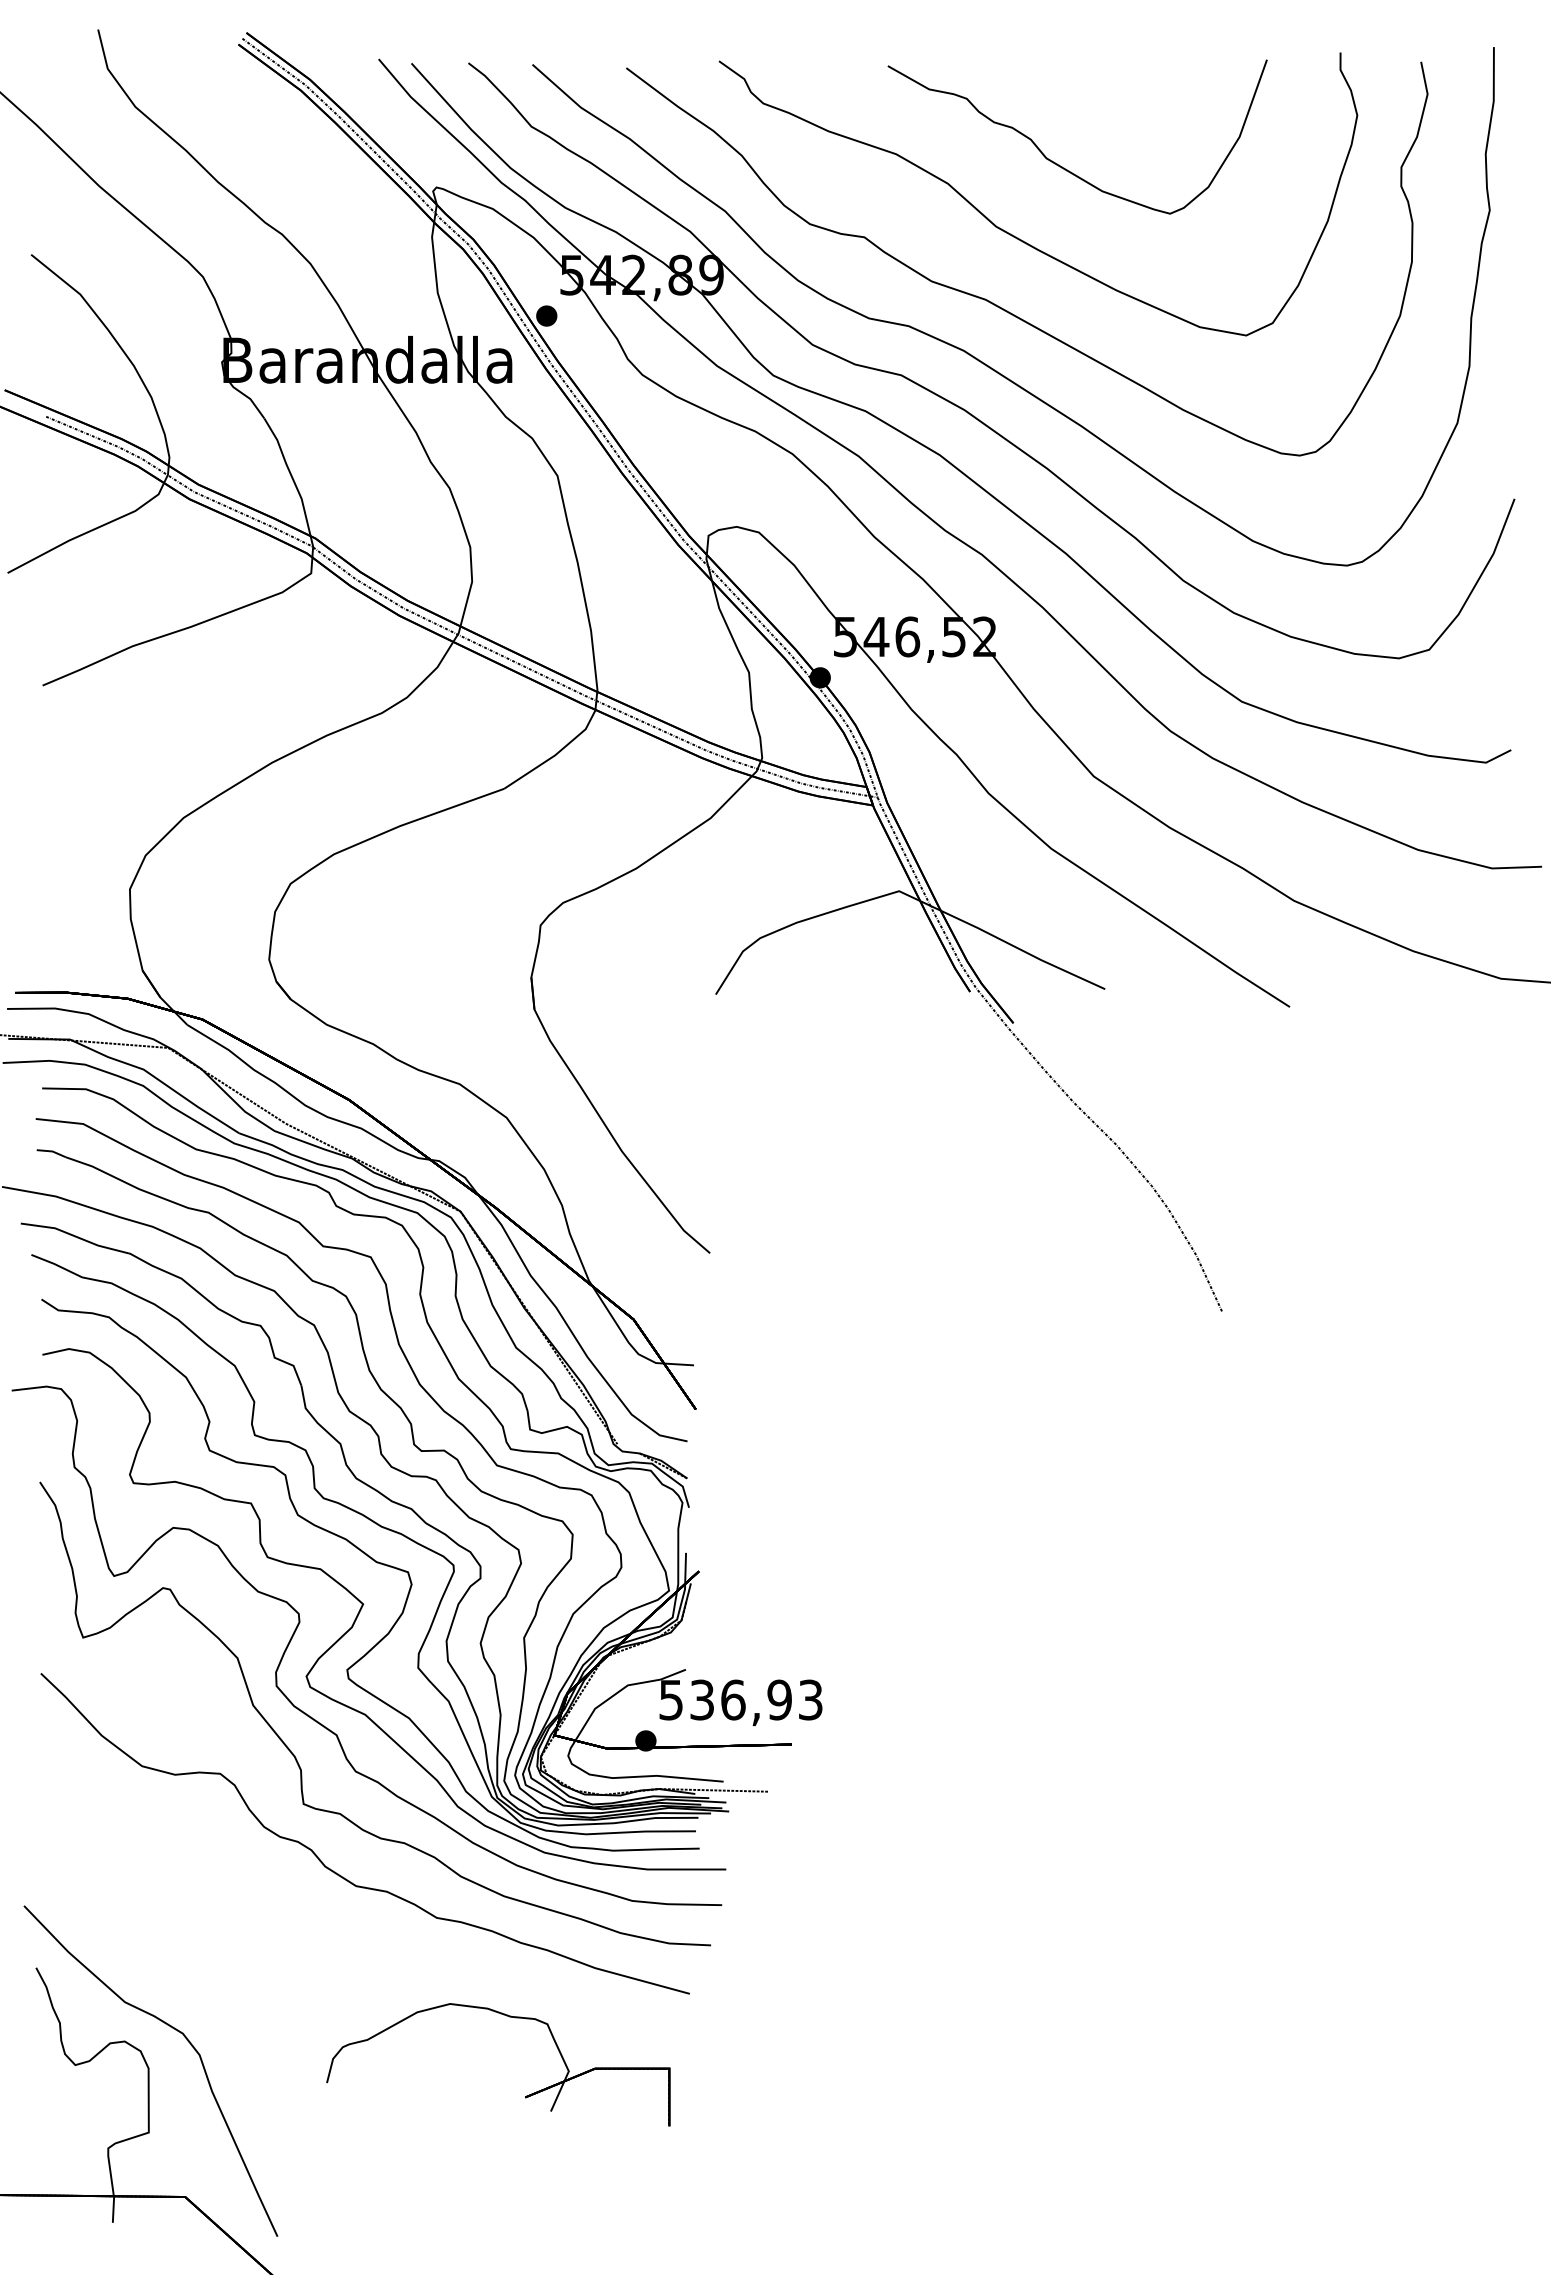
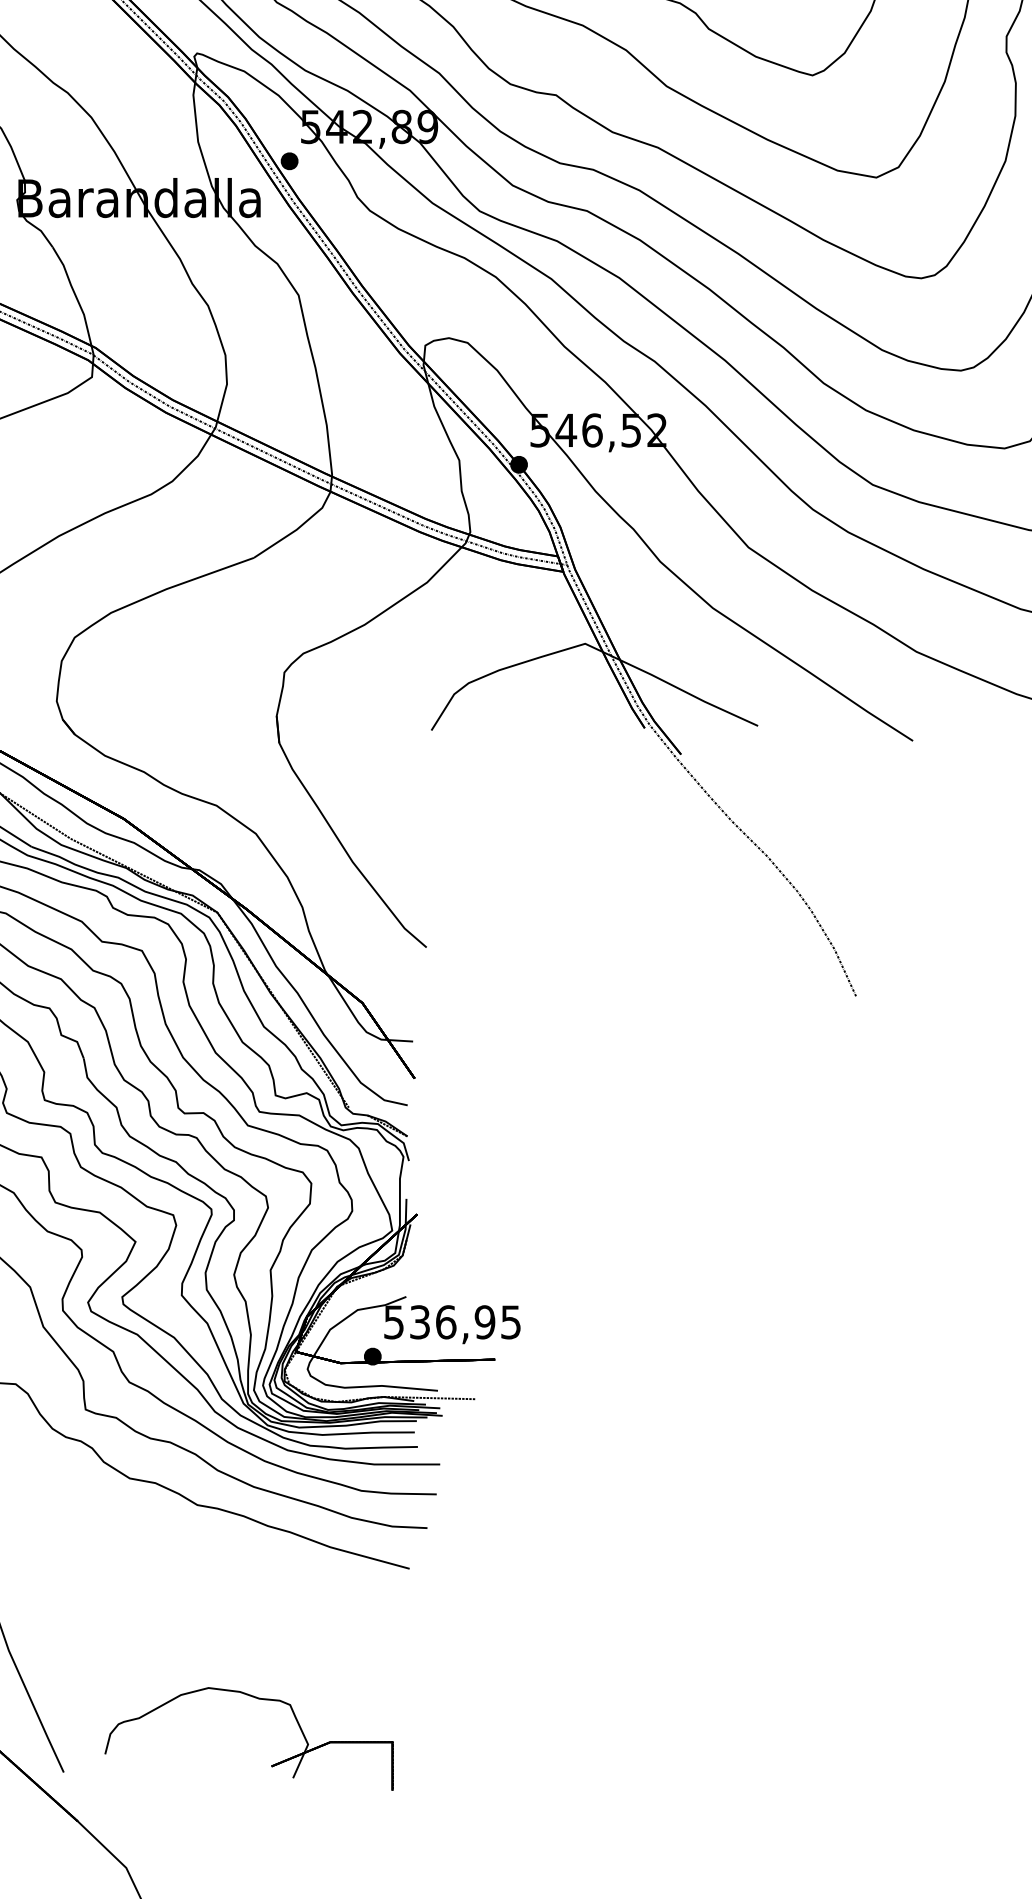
text: (810, 1699) -> (510, 1321), 536,93 -> 536,95
part: (526, 2095) -> (272, 1764), moved

